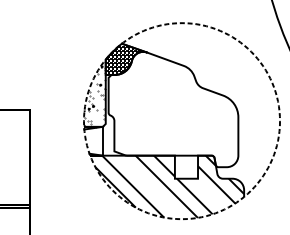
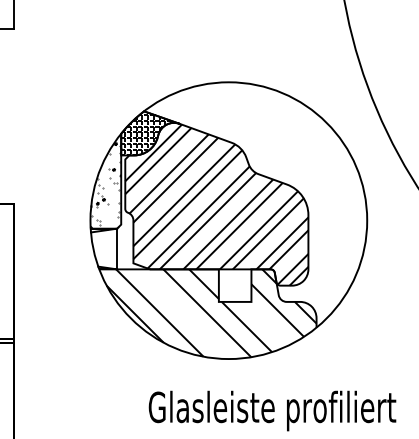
hatch: (173, 109) -> (216, 204), added
circle: (181, 121) -> (228, 220), dashed -> solid

